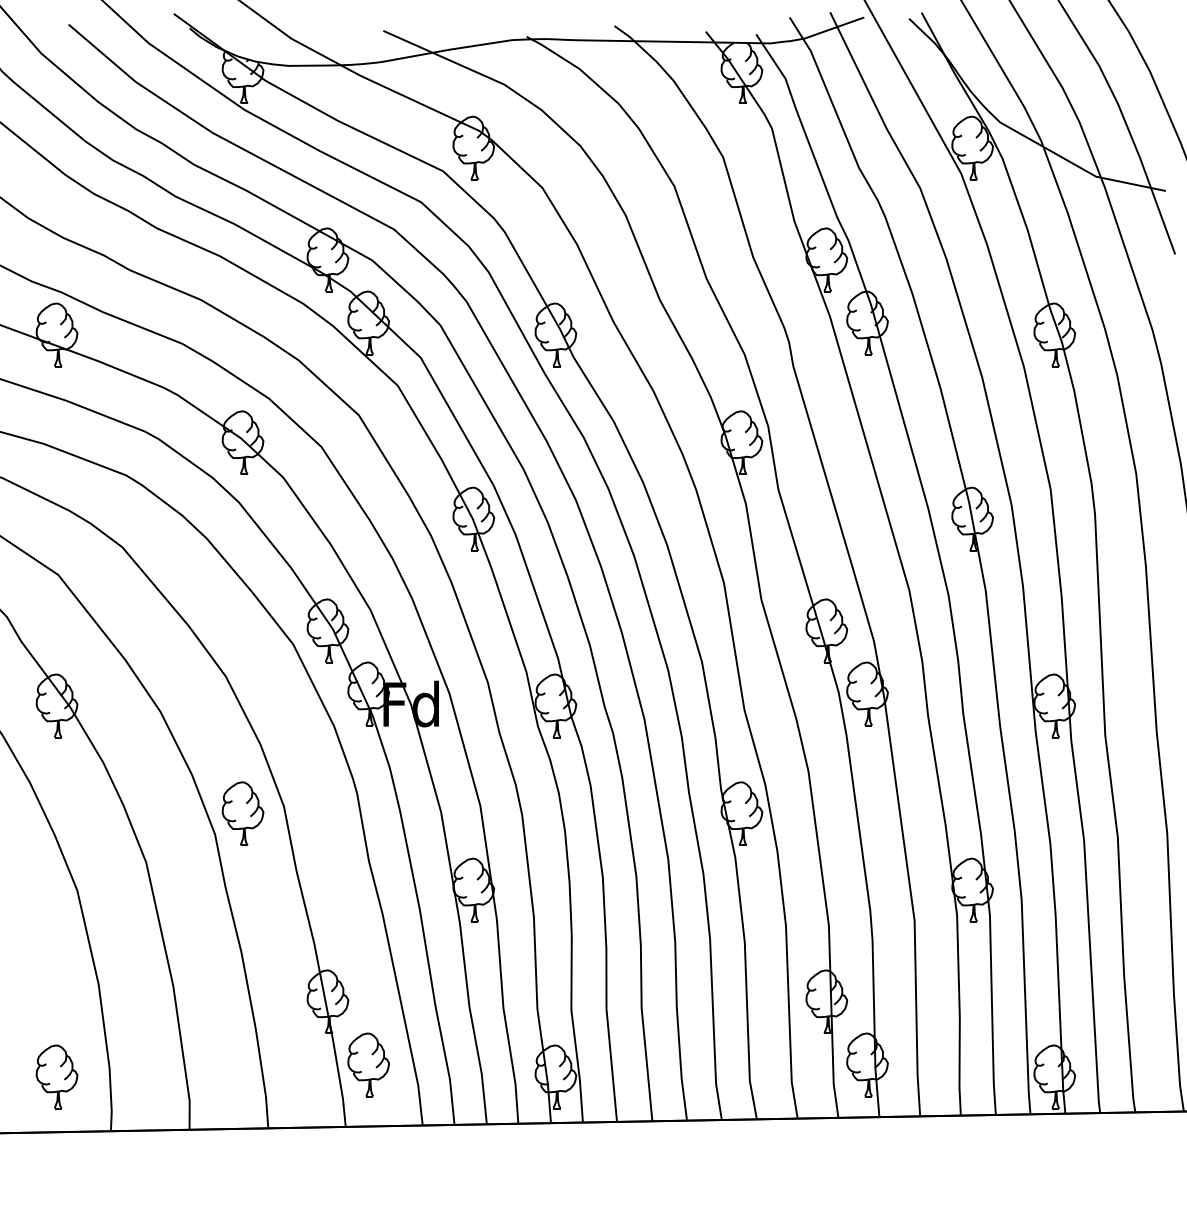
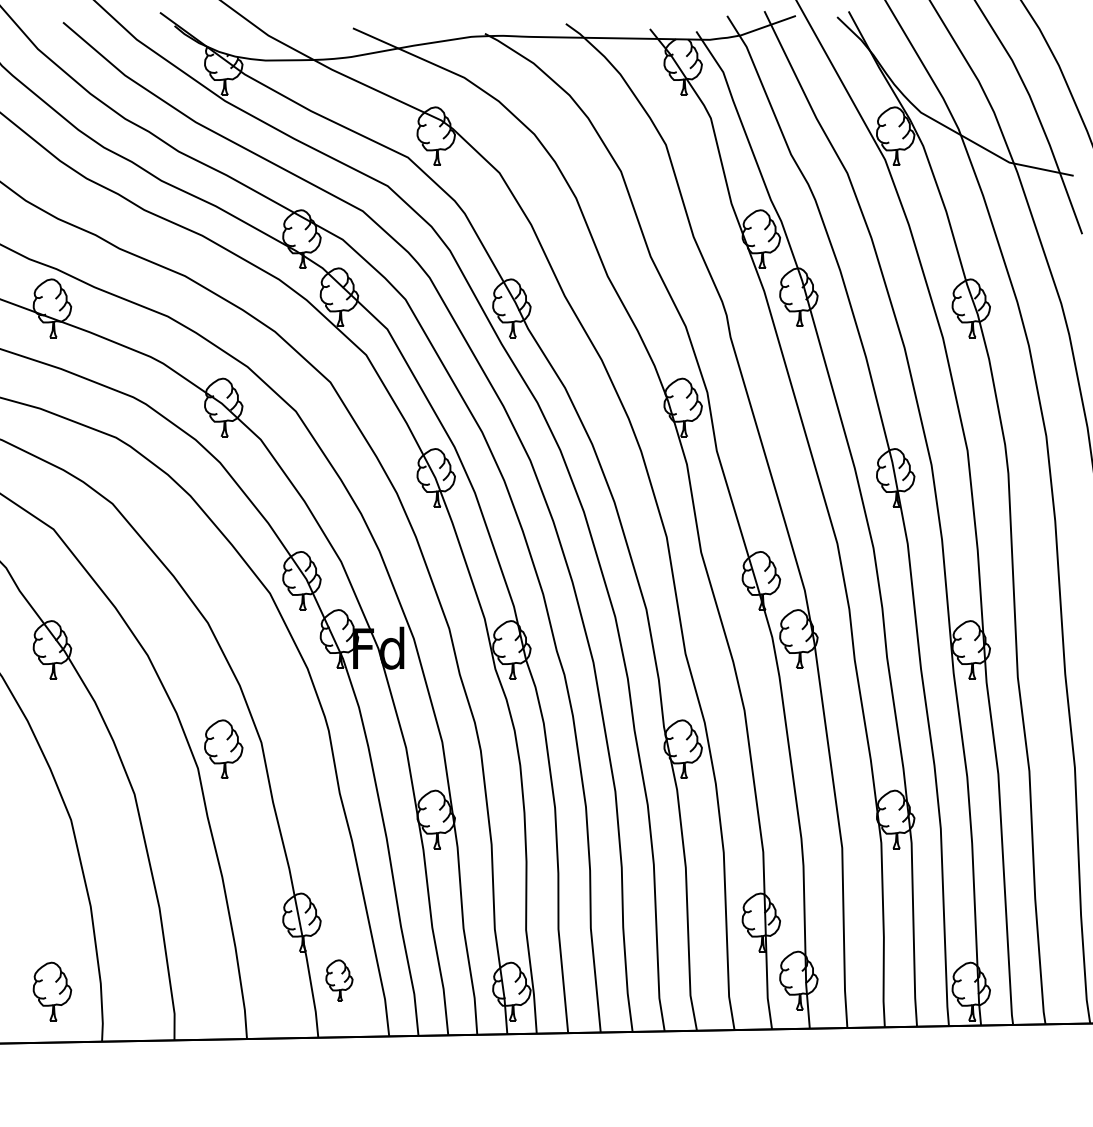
part: (368, 1064) -> (339, 980), size x0.7

